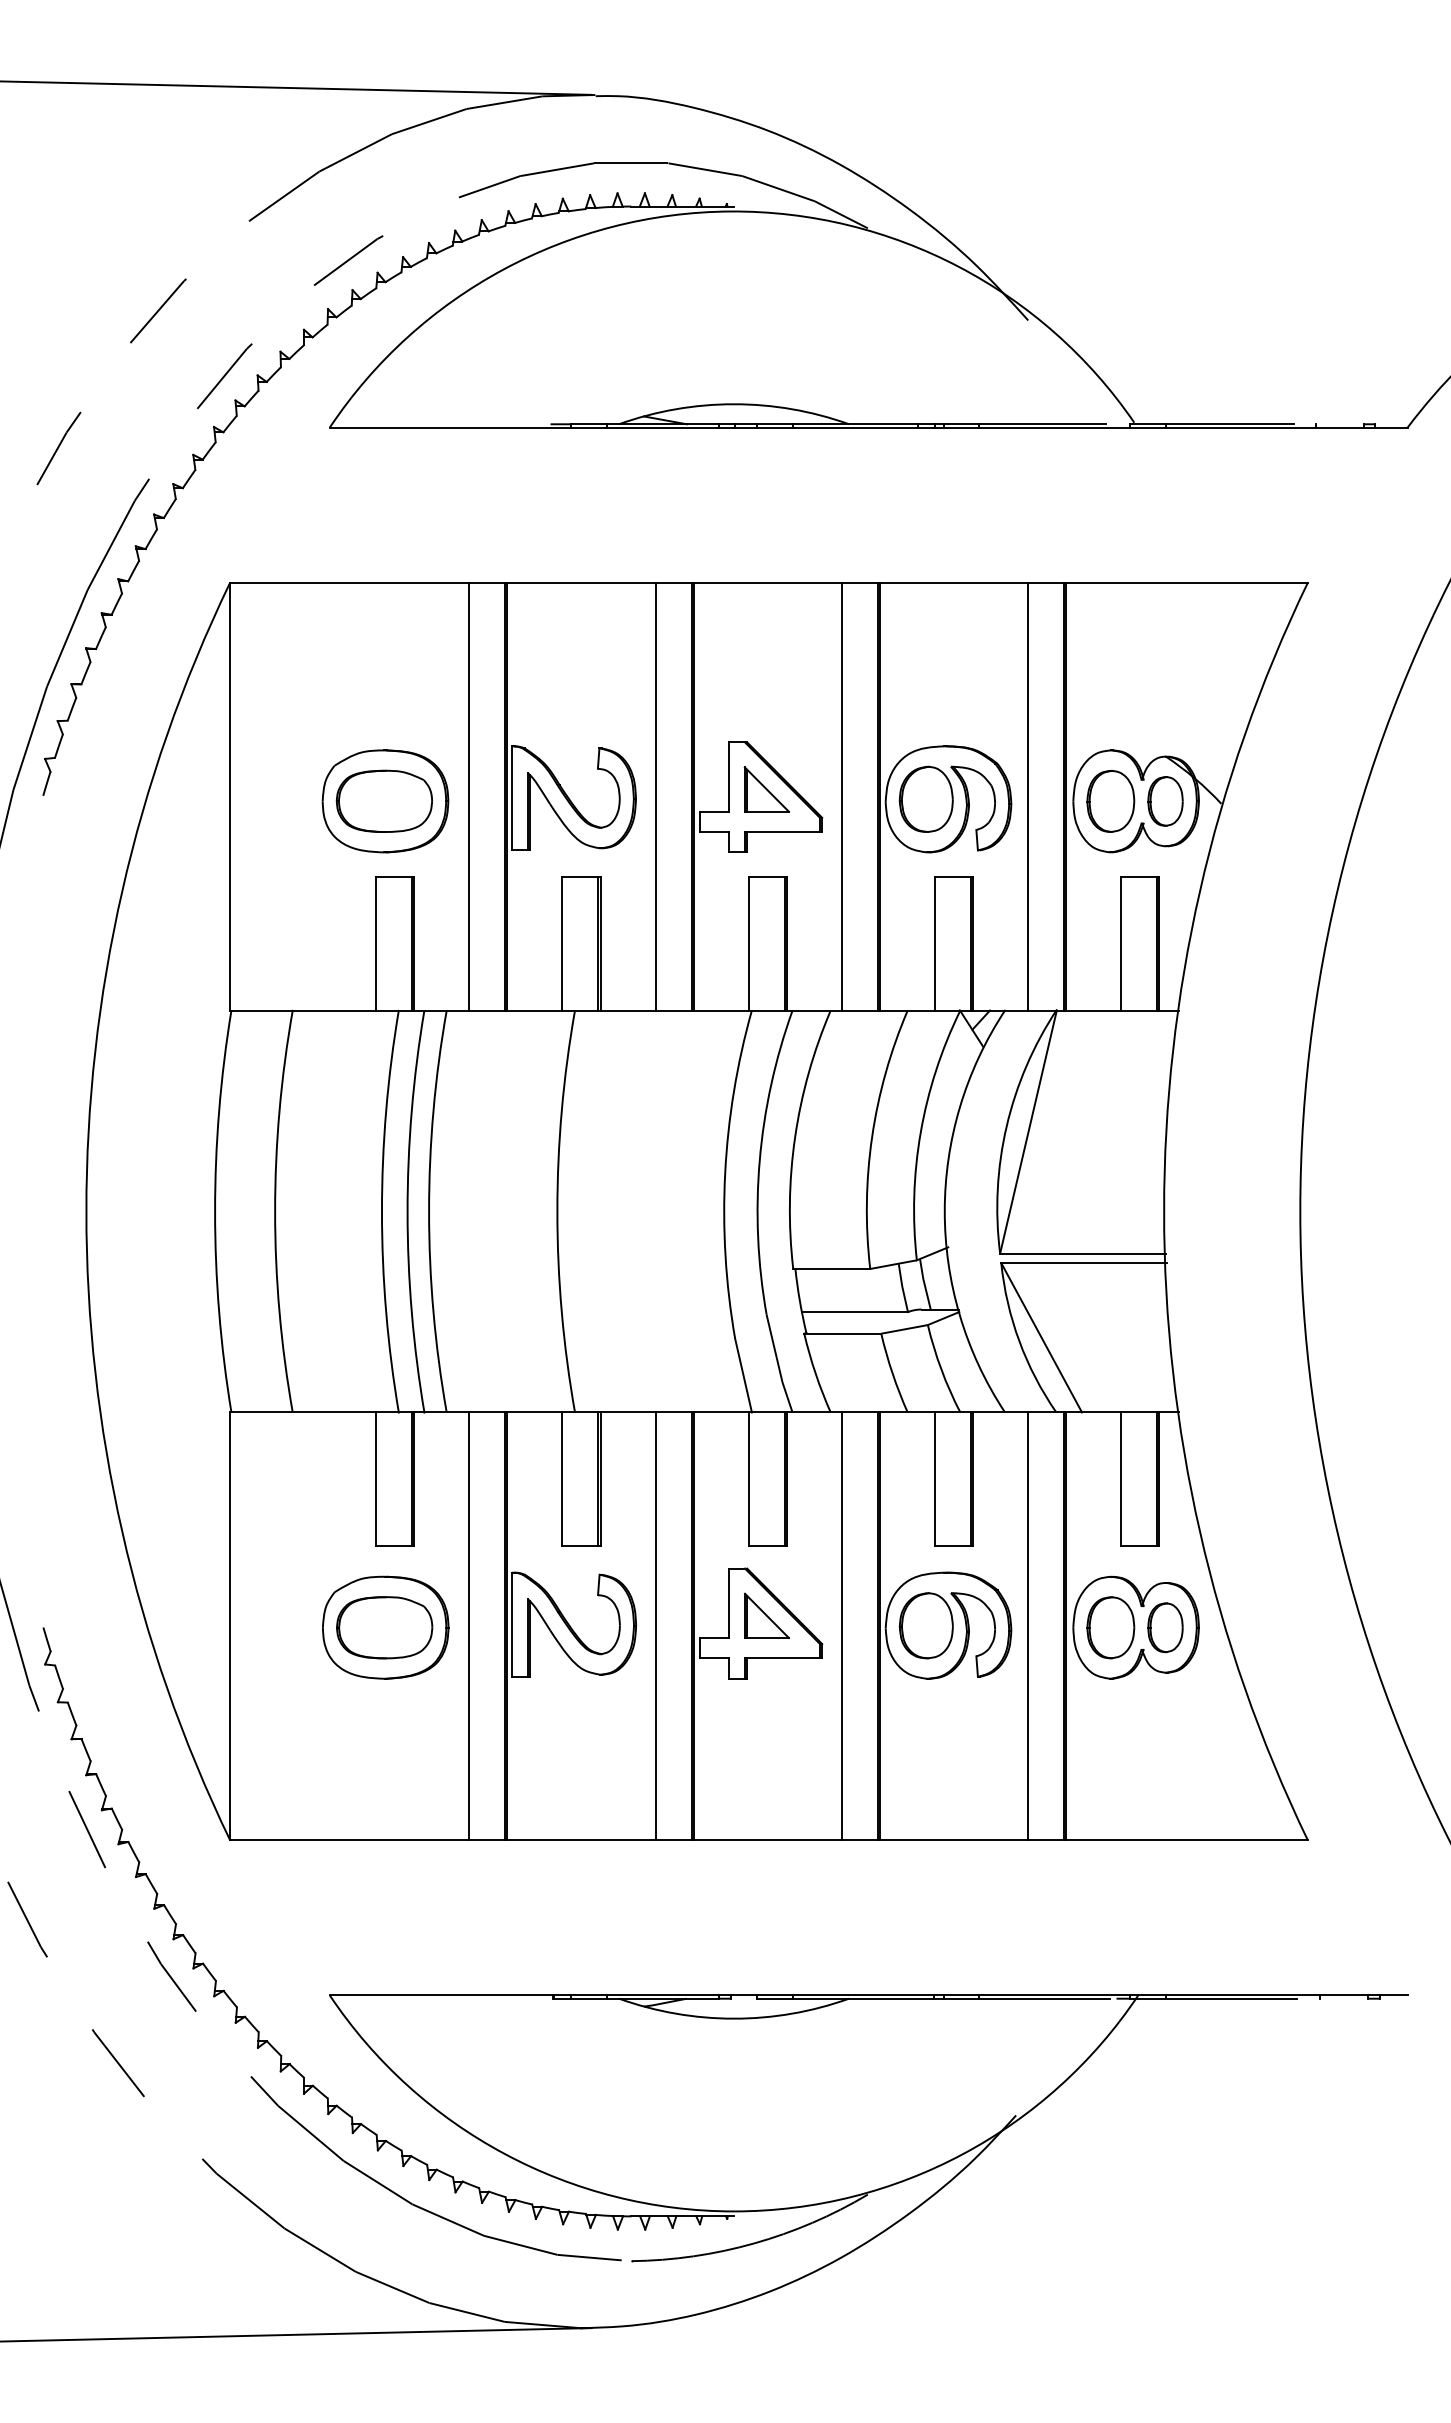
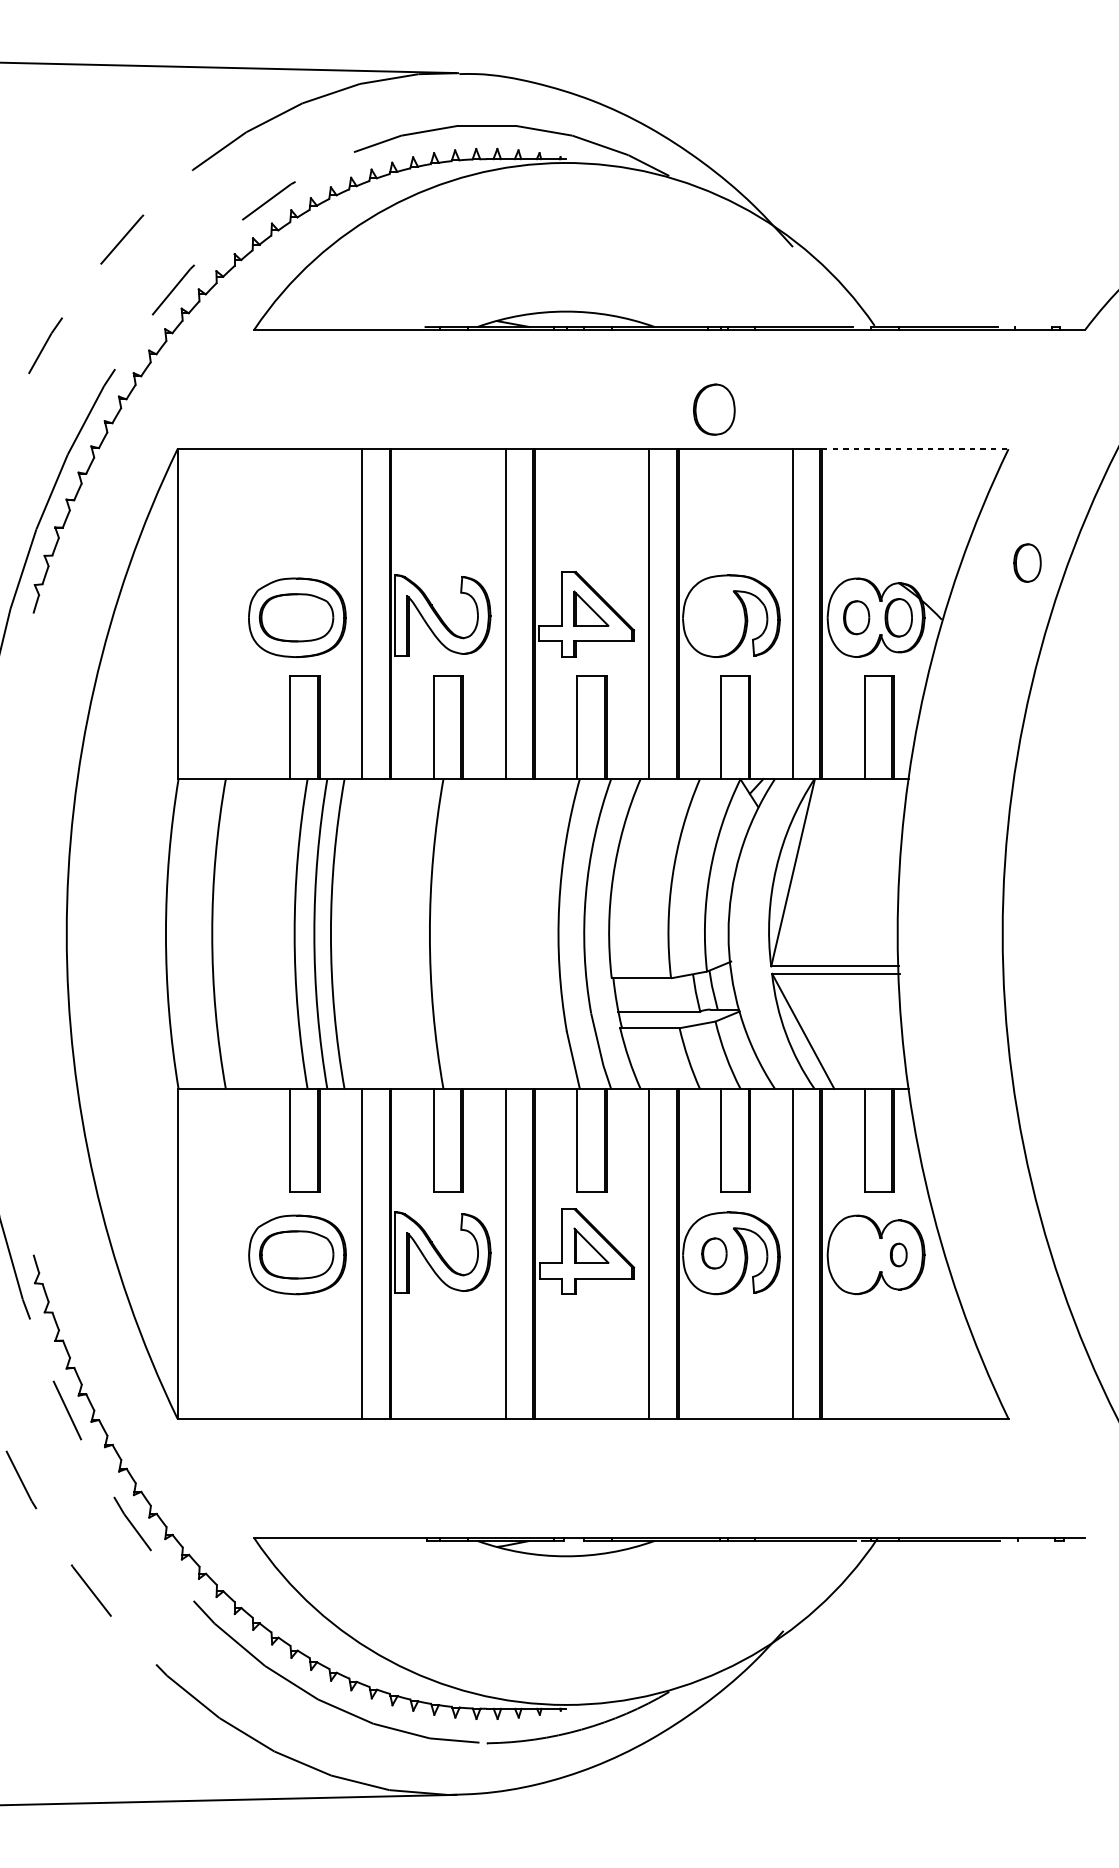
line: (1186, 582) -> (914, 449), solid -> dashed
part: (1332, 730) -> (1027, 563), added
part: (925, 798) -> (713, 408), moved
part: (1110, 800) -> (856, 617), size x0.7
part: (926, 1625) -> (714, 1253), size x0.6
part: (1110, 1627) -> (856, 1254), removed
part: (1165, 1627) -> (898, 1254), size x0.6

